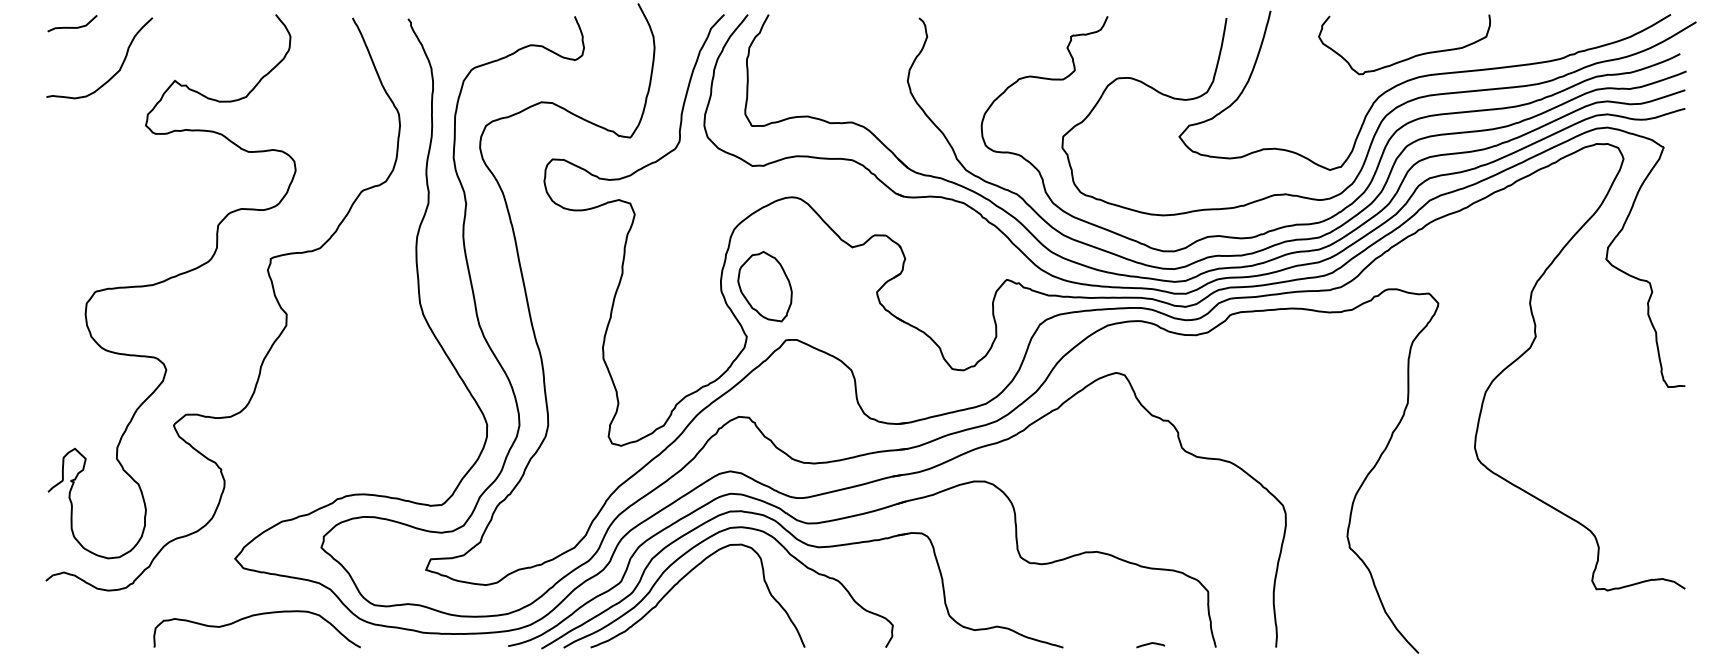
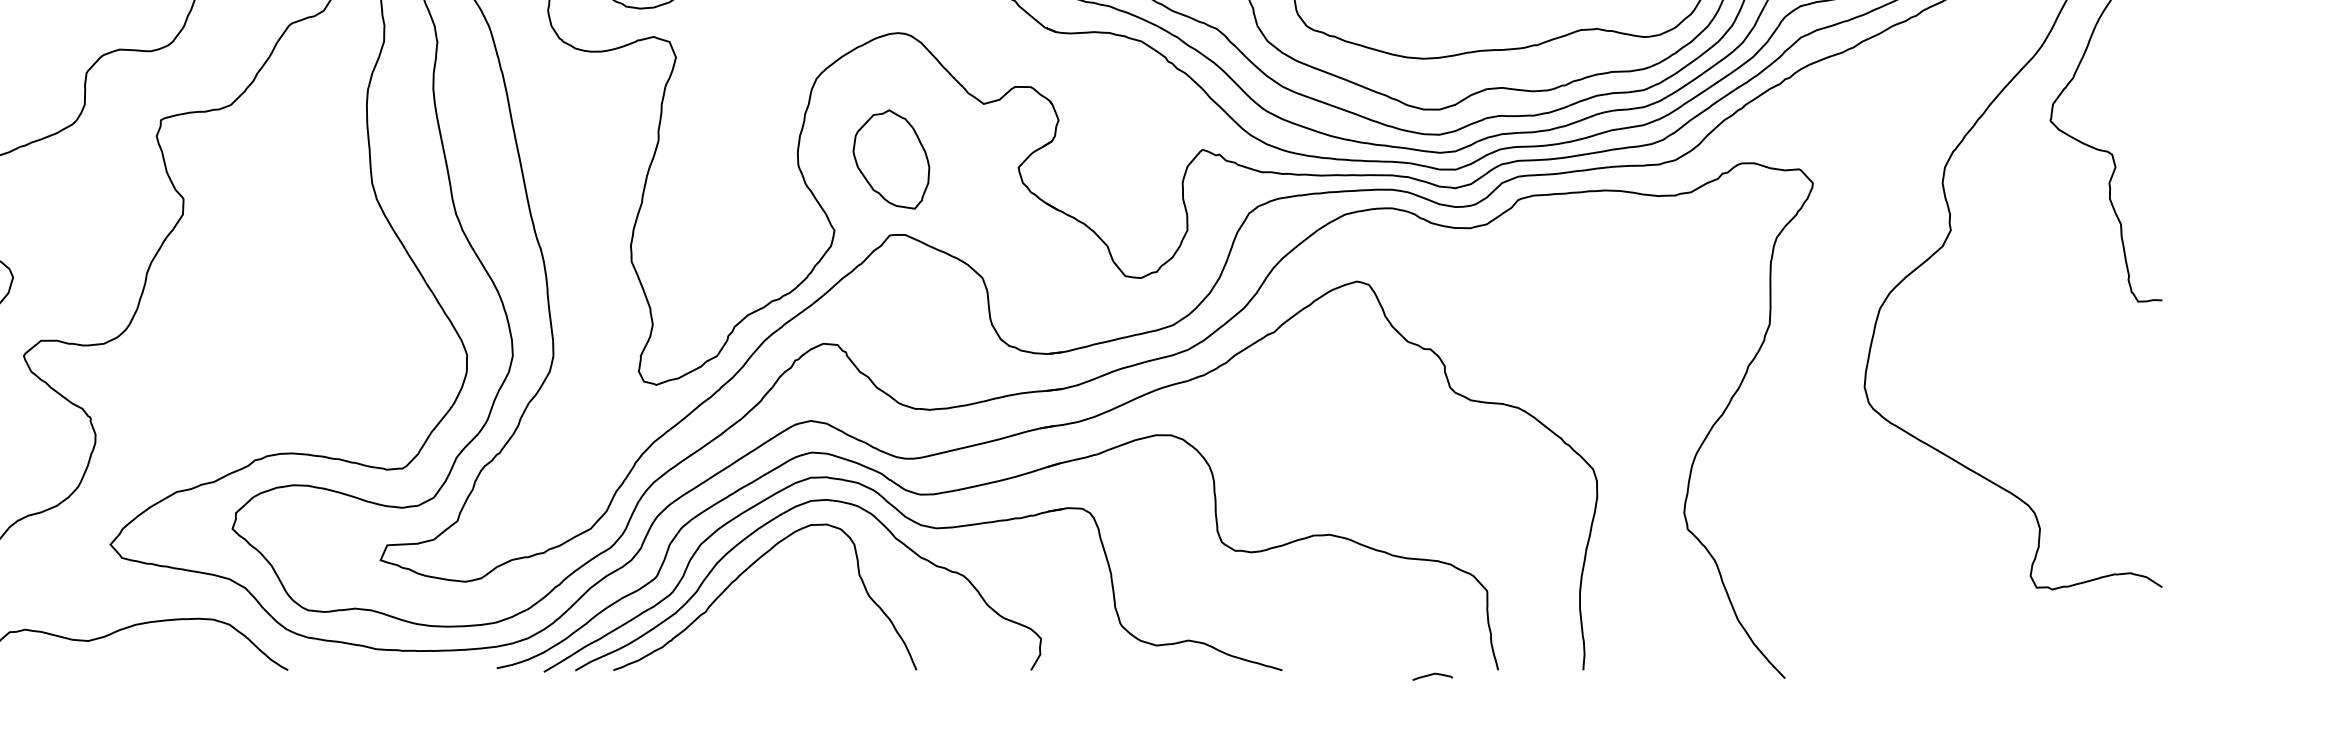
part: (764, 286) -> (890, 159), moved
curve: (1150, 644) -> (1432, 675), moved

